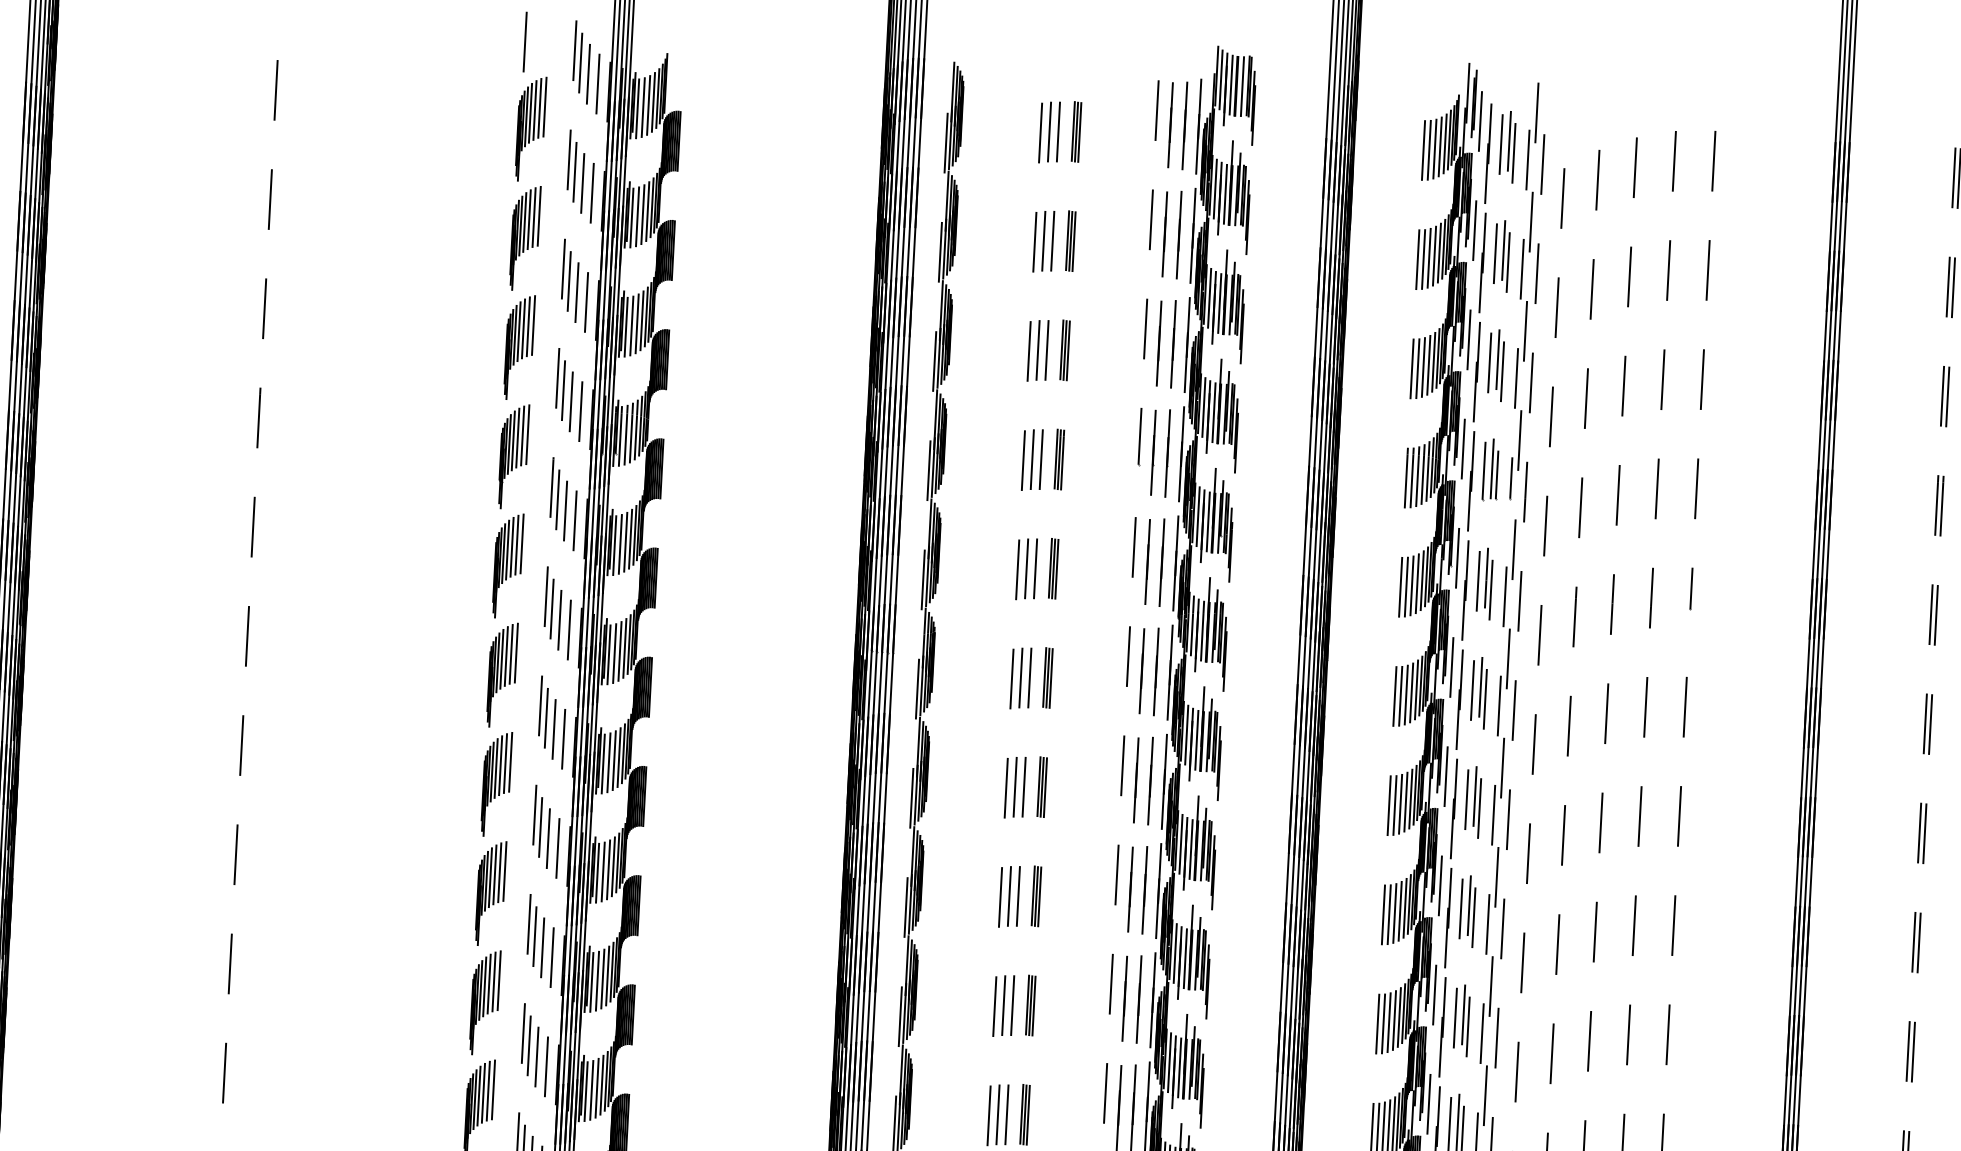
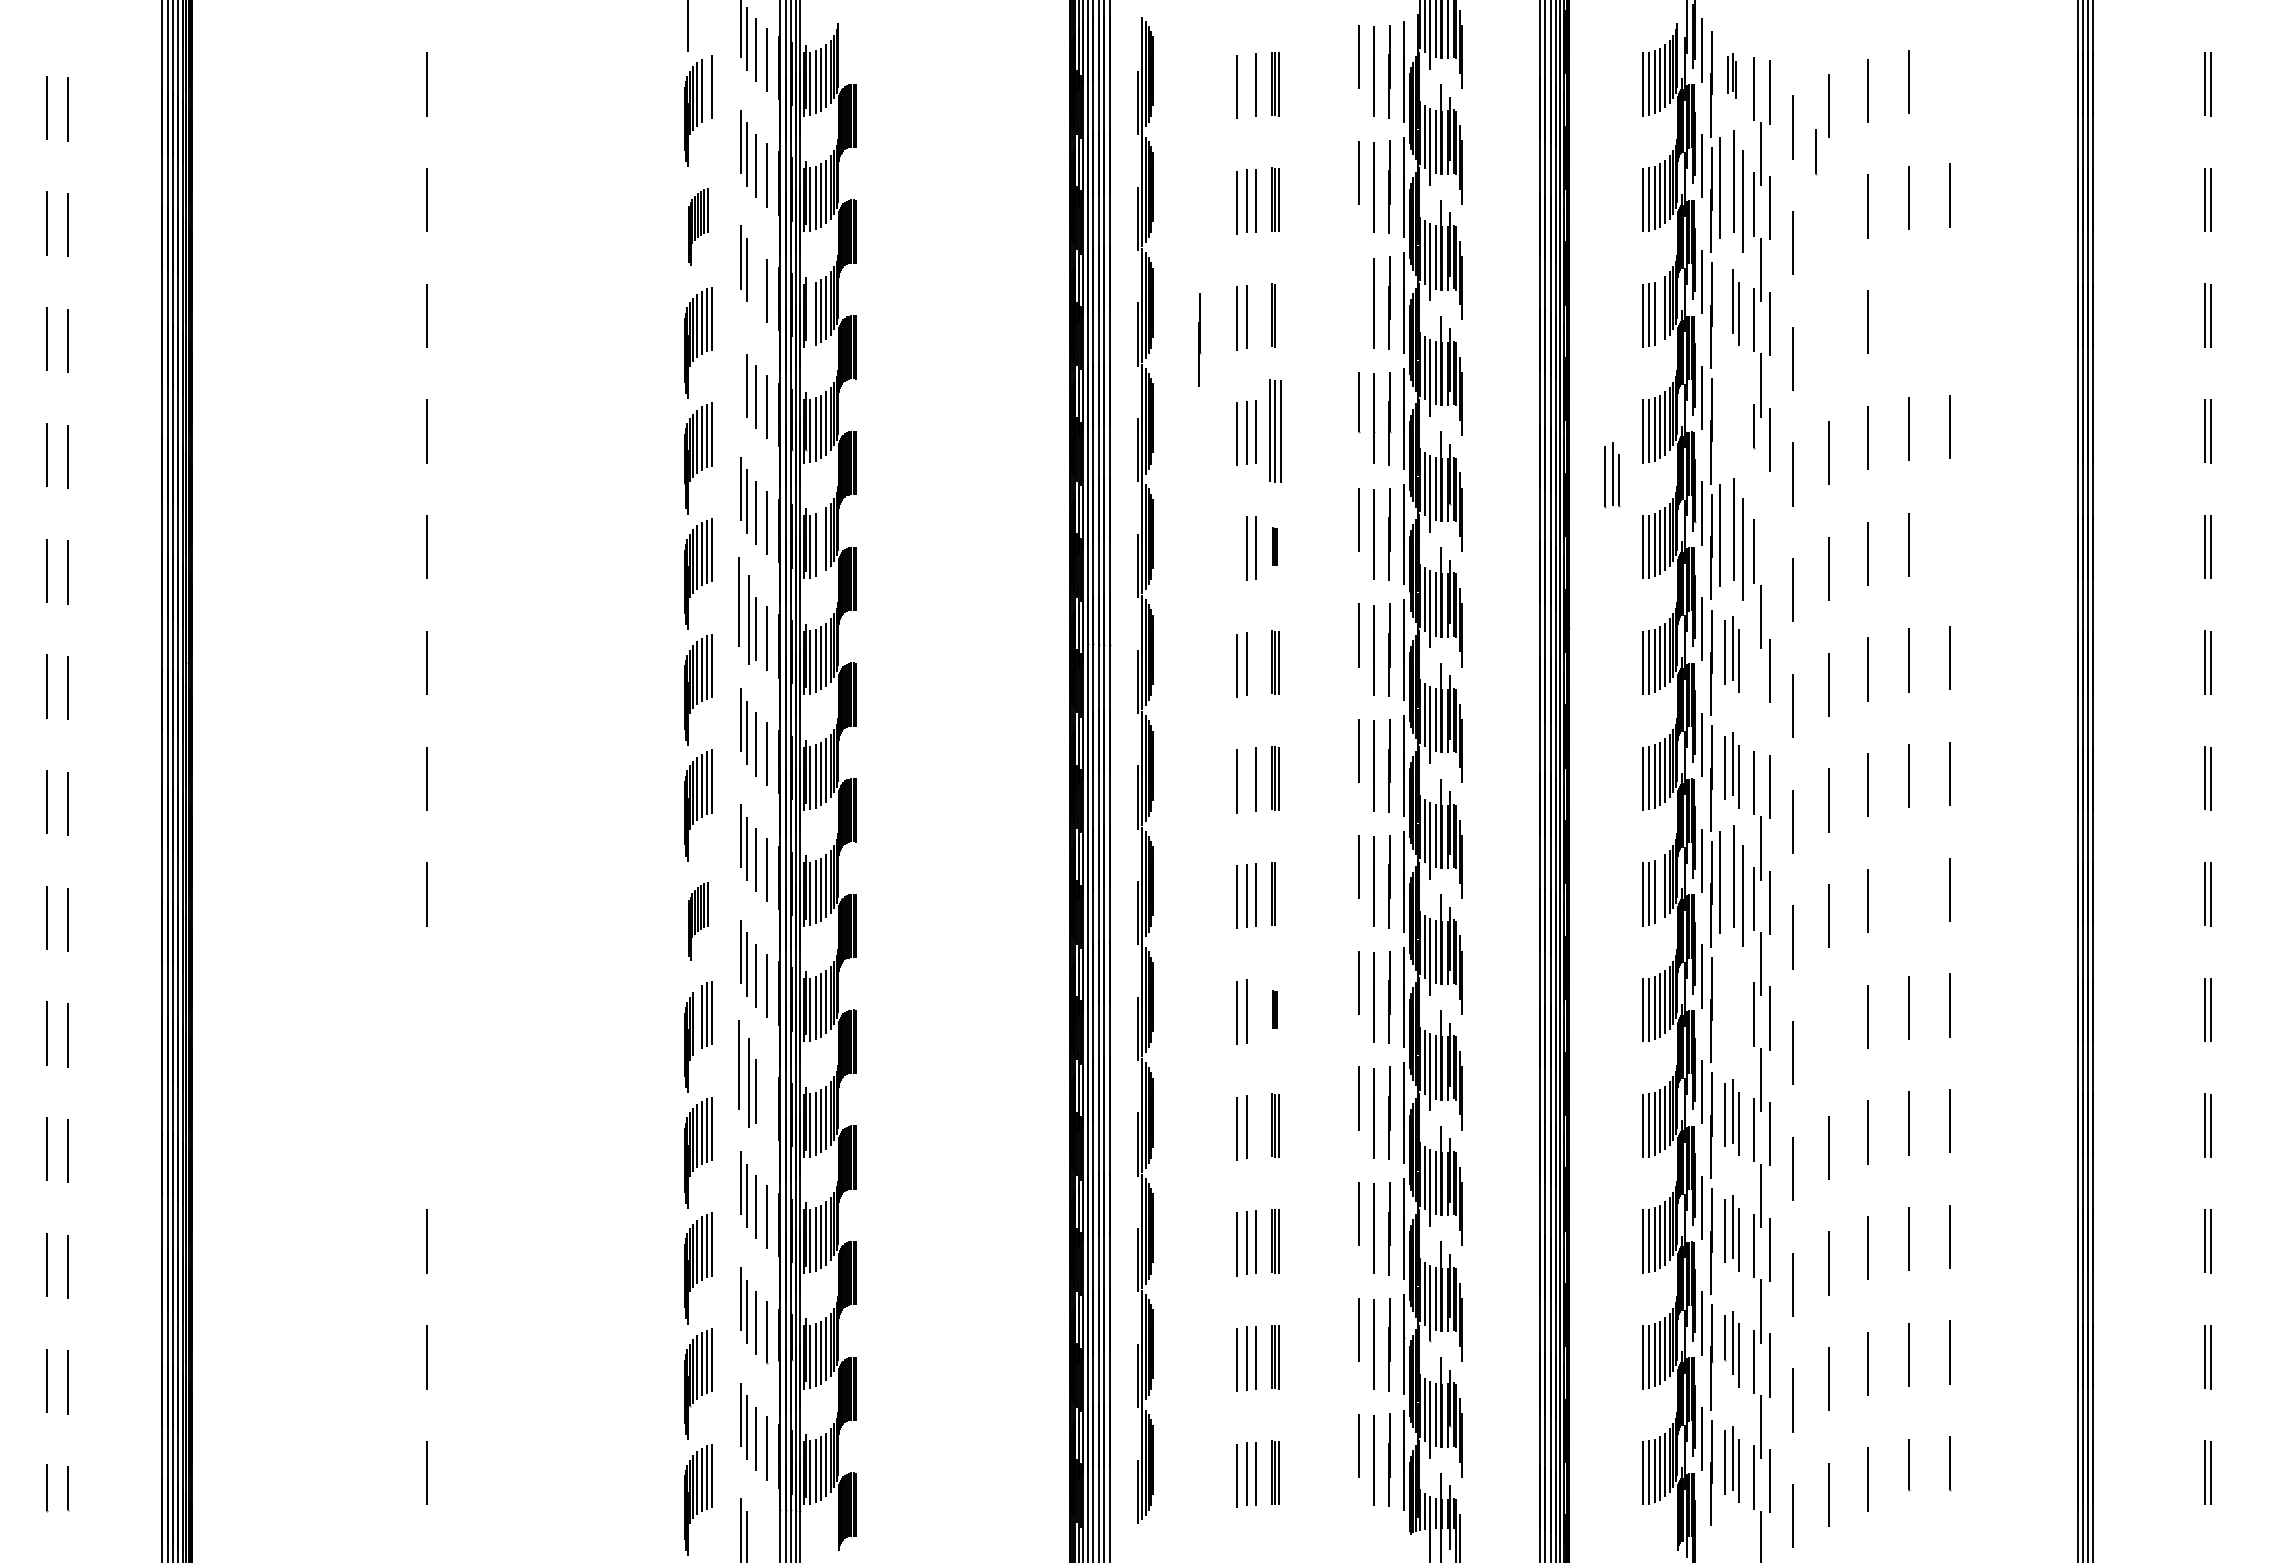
line: (539, 108) -> (706, 88), removed
line: (1536, 113) -> (1760, 38), removed
line: (1049, 131) -> (1246, 85), removed
part: (1507, 147) -> (1731, 76), size x0.6
line: (1713, 161) -> (1950, 79), removed
part: (525, 237) -> (698, 226), size x0.7
part: (1501, 255) -> (1731, 191), size x1.6
line: (1591, 289) -> (1828, 221), removed
line: (577, 292) -> (756, 281), removed
line: (626, 327) -> (810, 315), removed
line: (1145, 329) -> (1359, 288), removed
line: (1047, 350) -> (1256, 316), removed
line: (1068, 350) -> (1278, 315), removed
line: (1489, 363) -> (1724, 305), removed
line: (1428, 365) -> (1660, 311), removed
part: (992, 369) -> (1199, 339), added
line: (557, 377) -> (740, 372), removed
line: (1662, 379) -> (1908, 313), removed
line: (1702, 379) -> (1950, 310), removed
line: (1586, 398) -> (1828, 337), removed
part: (1059, 459) -> (1275, 431), size x1.6
part: (1491, 470) -> (1612, 475), moved
line: (625, 542) -> (821, 542), removed
line: (1513, 549) -> (1760, 501), removed
part: (1053, 568) -> (1275, 546), size x0.6
line: (1017, 569) -> (1236, 549), removed
part: (1484, 583) -> (1731, 538), size x1.6
line: (1691, 589) -> (1816, 152), moved
line: (1519, 601) -> (1769, 555), removed
part: (548, 602) -> (743, 610), size x1.4
line: (1030, 677) -> (1256, 663), removed
line: (1499, 706) -> (1753, 667), removed
line: (1502, 767) -> (1760, 732), removed
line: (1015, 786) -> (1246, 779), removed
part: (490, 893) -> (698, 921), size x0.7
line: (1039, 896) -> (1278, 894), removed
line: (1400, 911) -> (1660, 889), removed
part: (1467, 911) -> (1731, 886), size x1.6
line: (1634, 925) -> (1908, 891), removed
line: (229, 964) -> (426, 1010), removed
line: (485, 987) -> (697, 1020), removed
line: (1013, 1005) -> (1256, 1010), removed
part: (1031, 1005) -> (1275, 1009), size x0.6
part: (1461, 1020) -> (1731, 1001), removed
part: (525, 1039) -> (743, 1073), size x1.4
line: (1551, 1053) -> (1828, 1031), removed
line: (546, 1066) -> (766, 1101), removed
line: (224, 1072) -> (426, 1125), removed
line: (1007, 1114) -> (1256, 1126), removed

